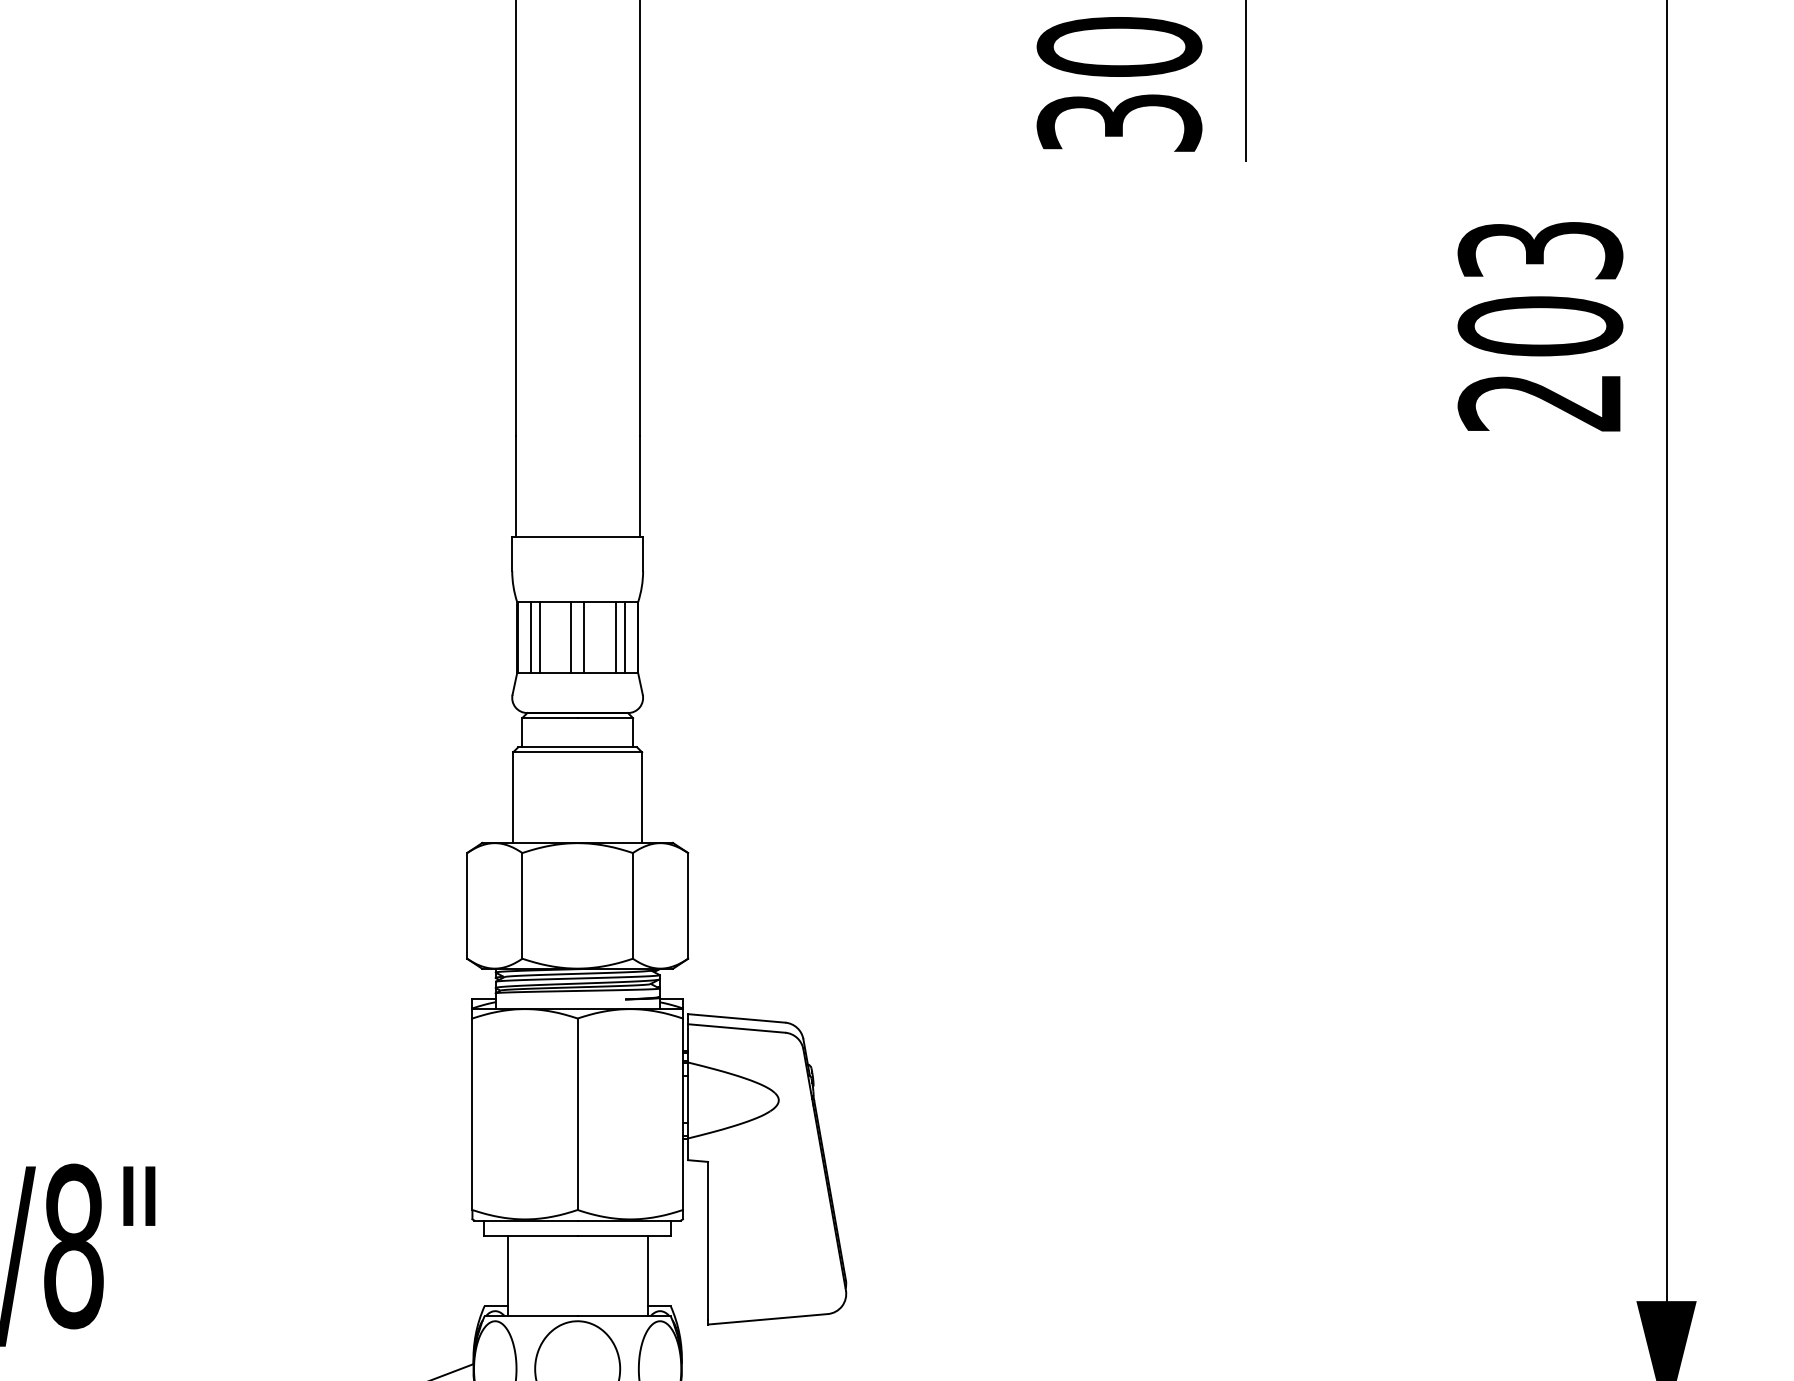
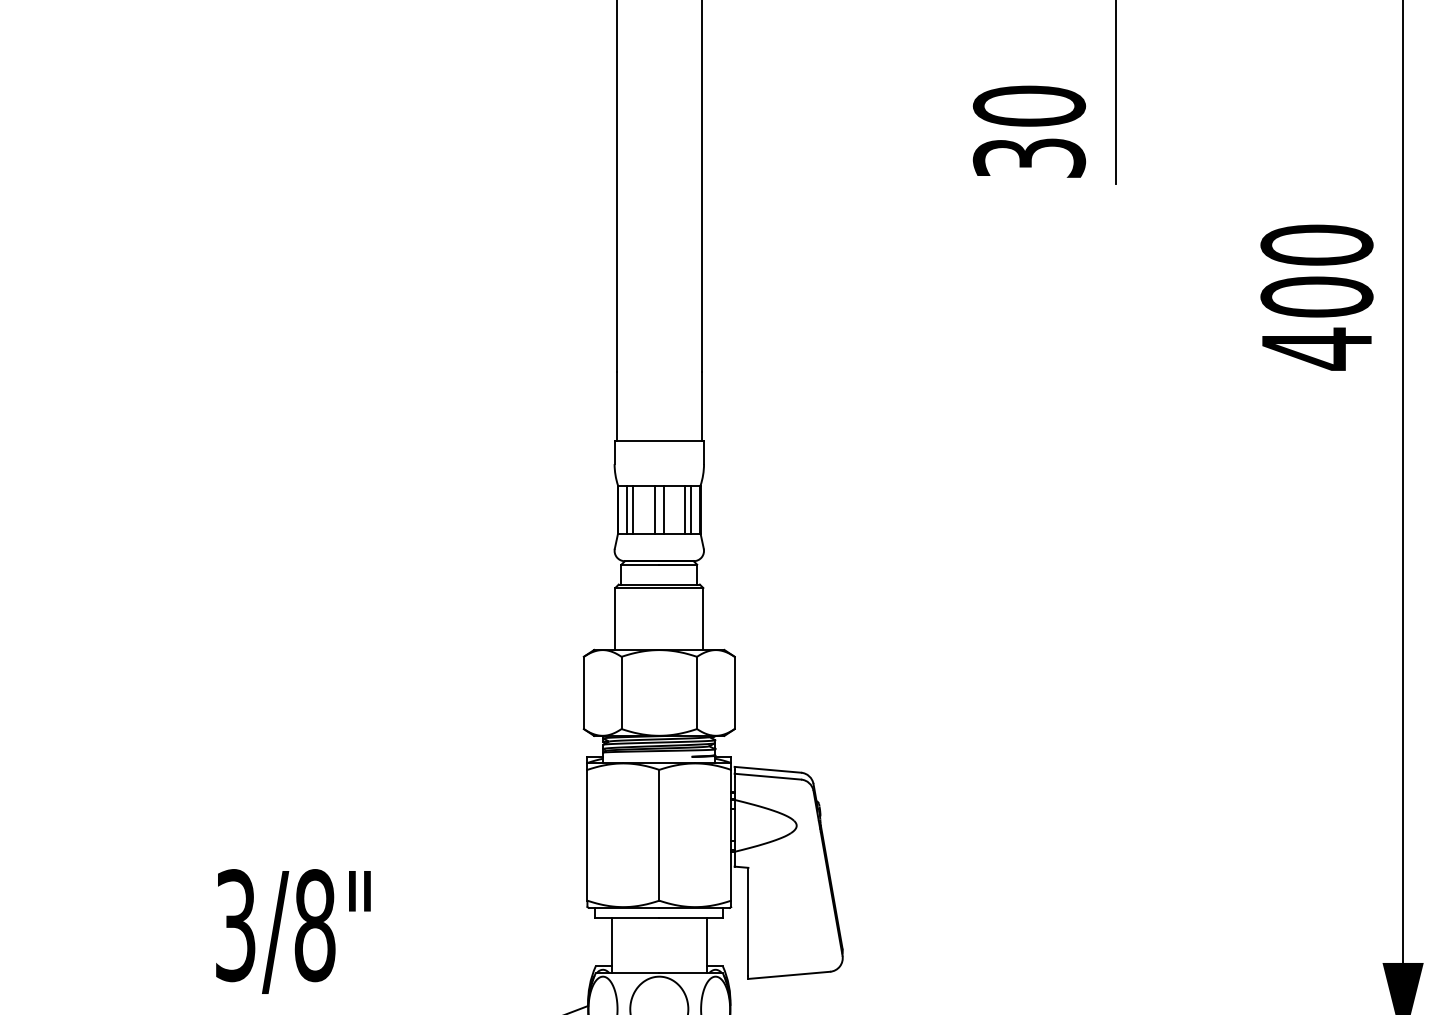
text: (1539, 326) -> (1316, 297), 203 -> 400

